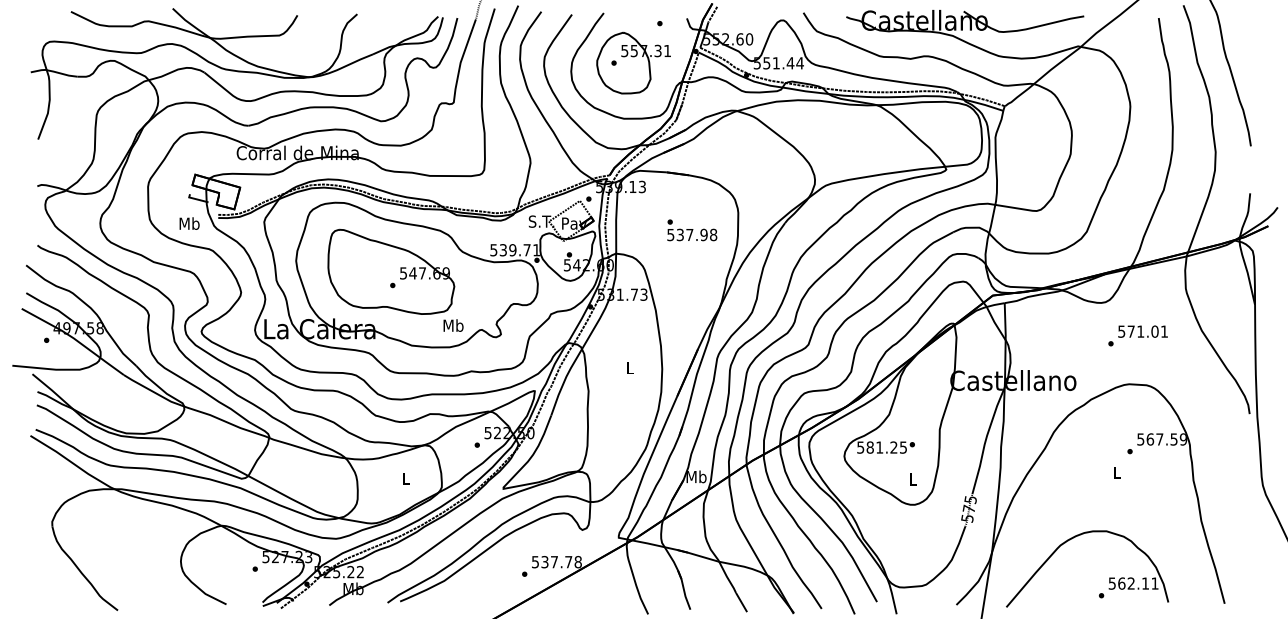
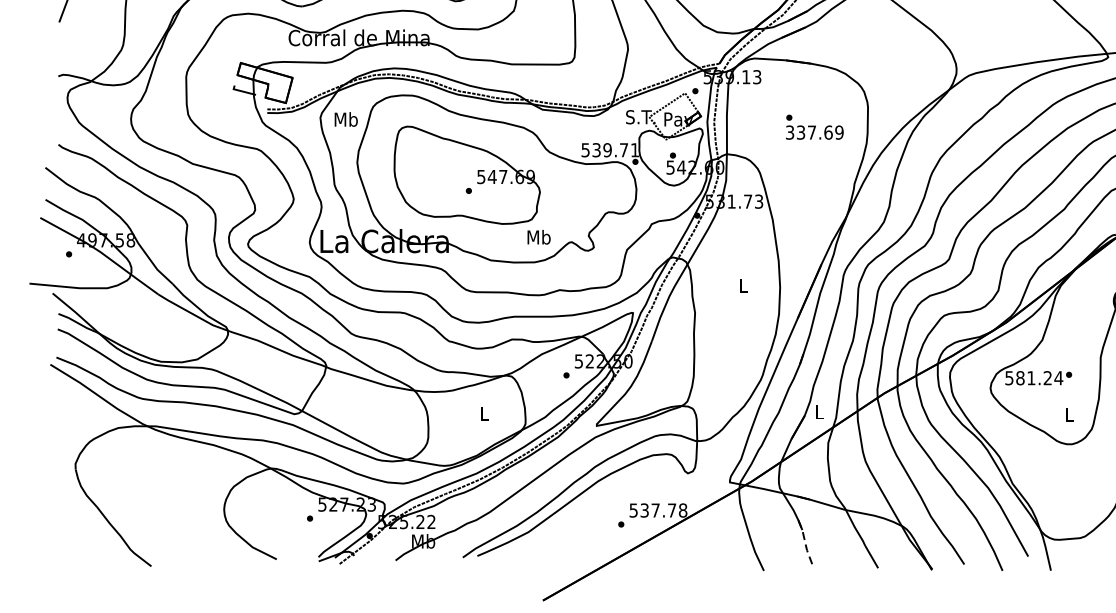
text: (189, 223) -> (346, 119), moved
text: (692, 234) -> (815, 132), 537.98 -> 337.69
text: (903, 447) -> (1058, 378), 581.25 -> 581.24
text: (696, 476) -> (819, 411), Mb -> L
line: (684, 590) -> (805, 543), solid -> dashed

